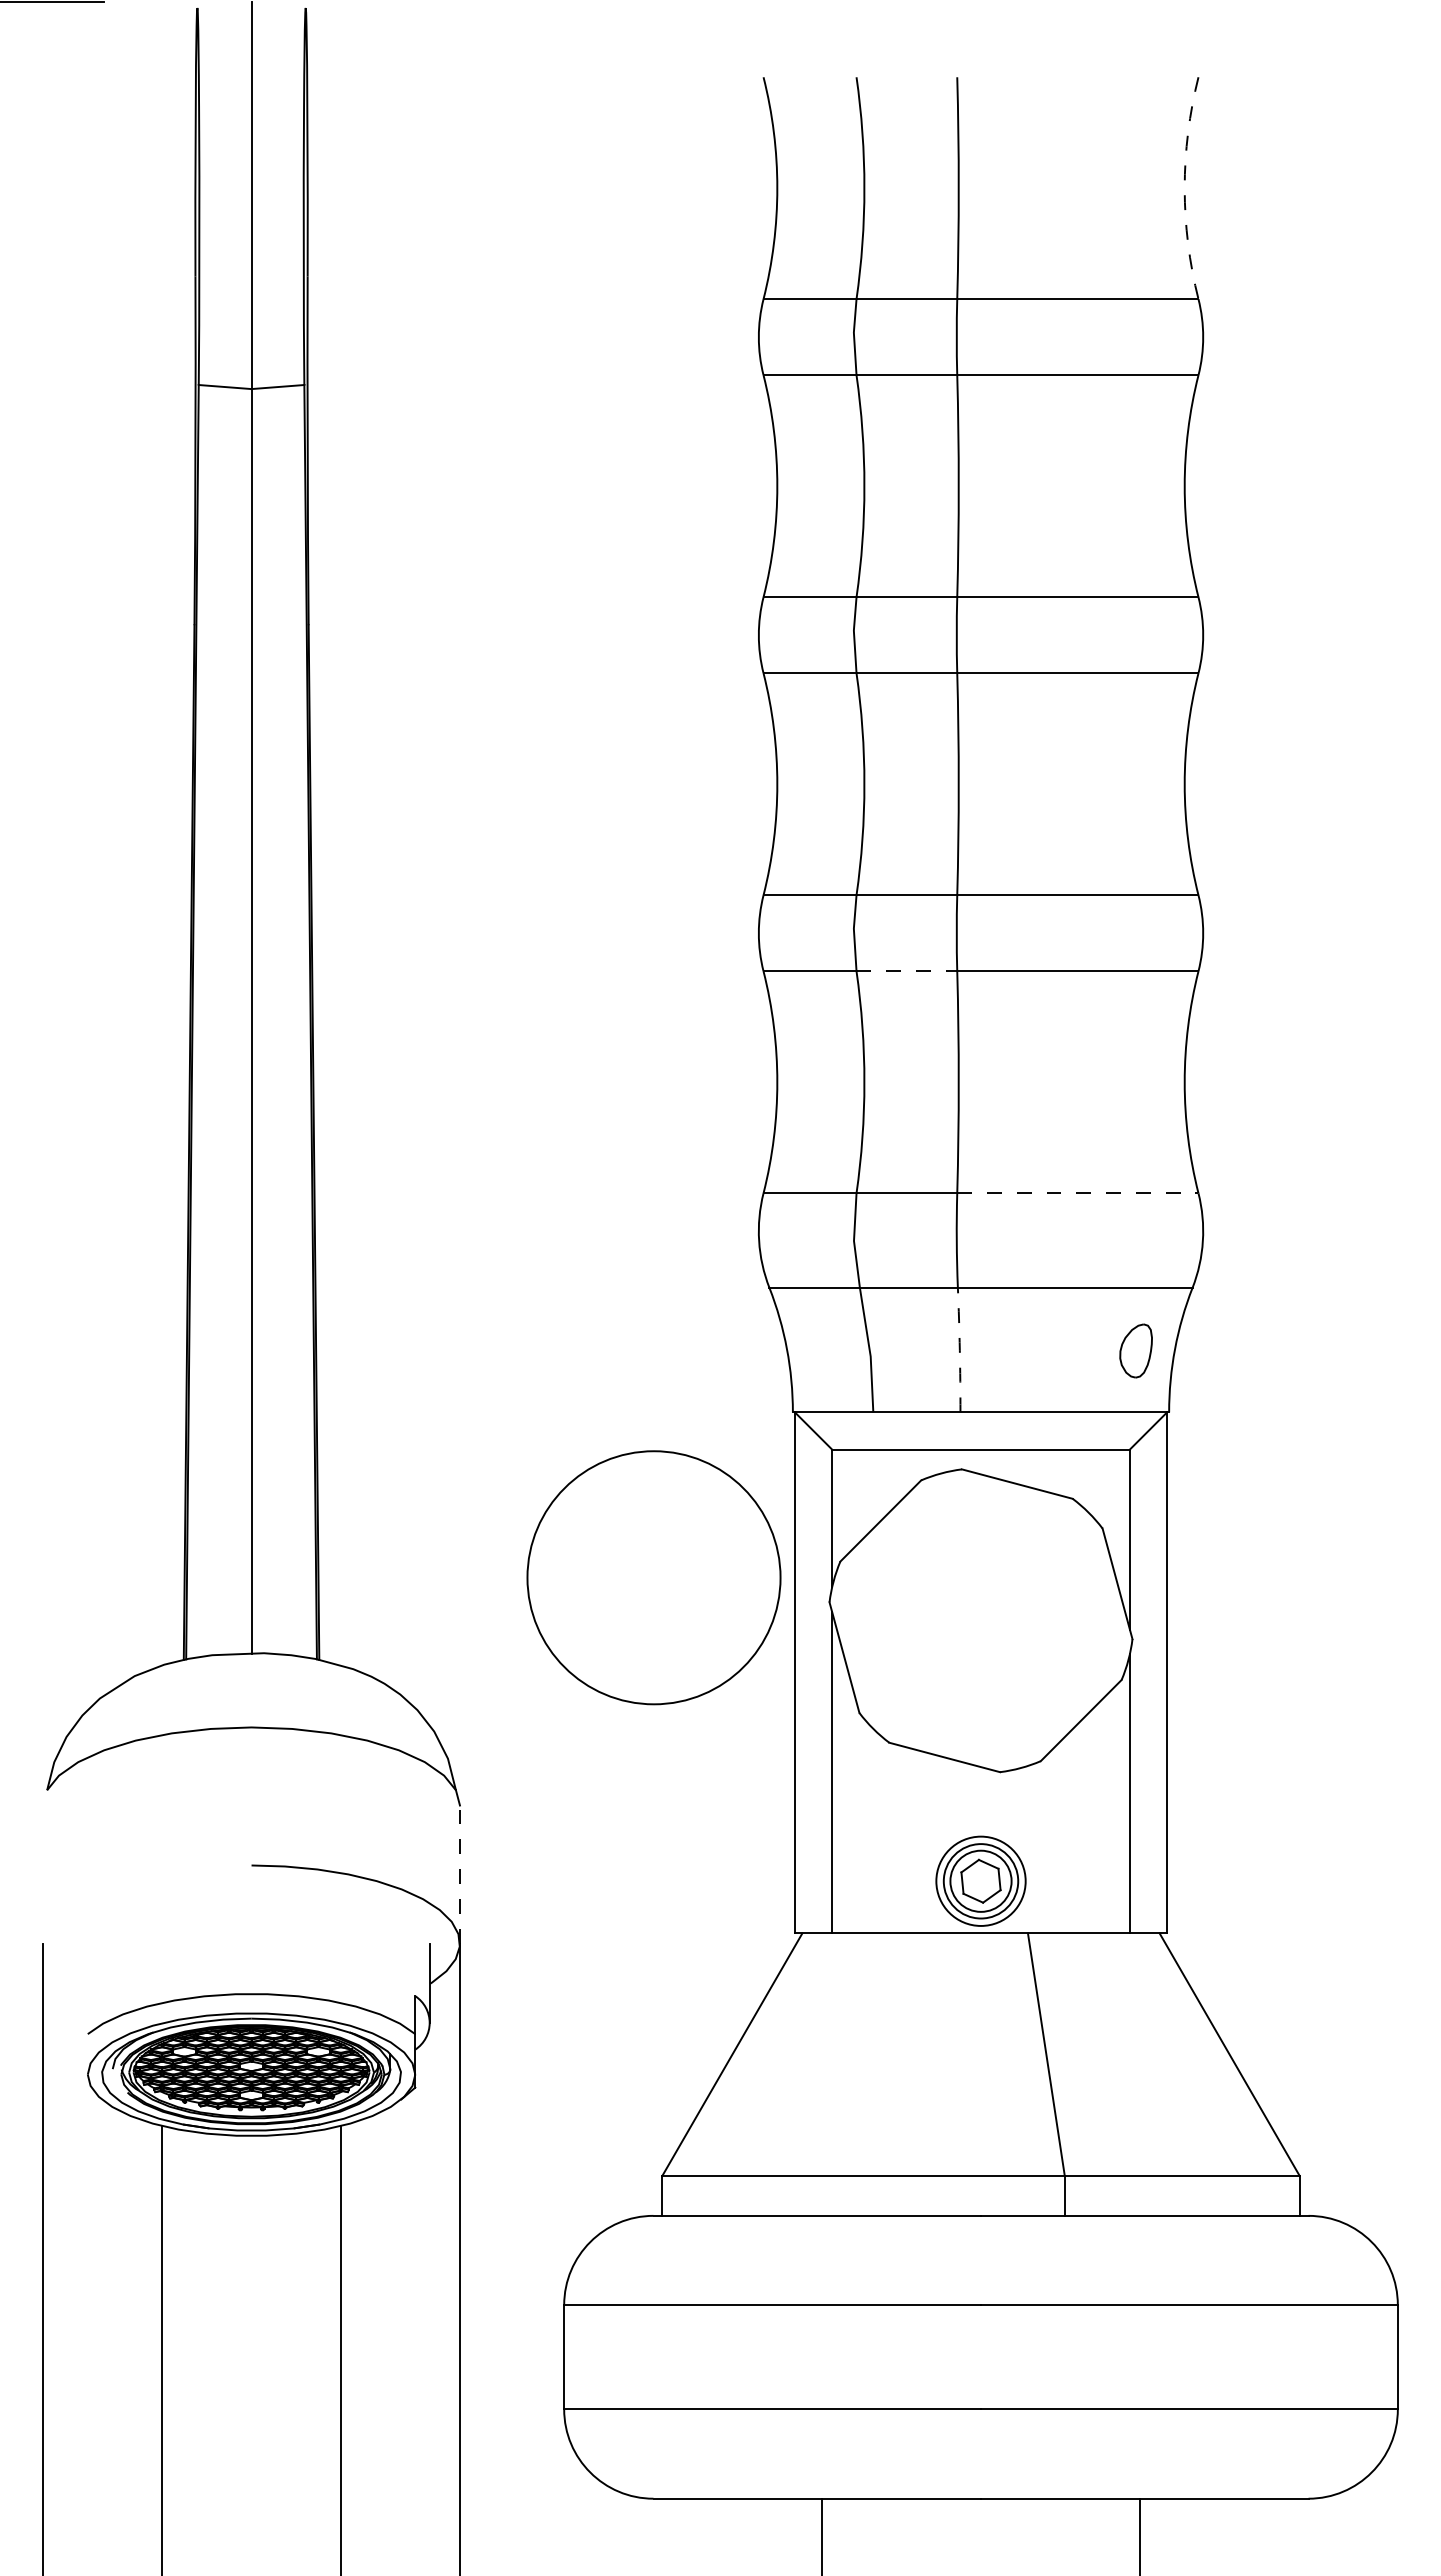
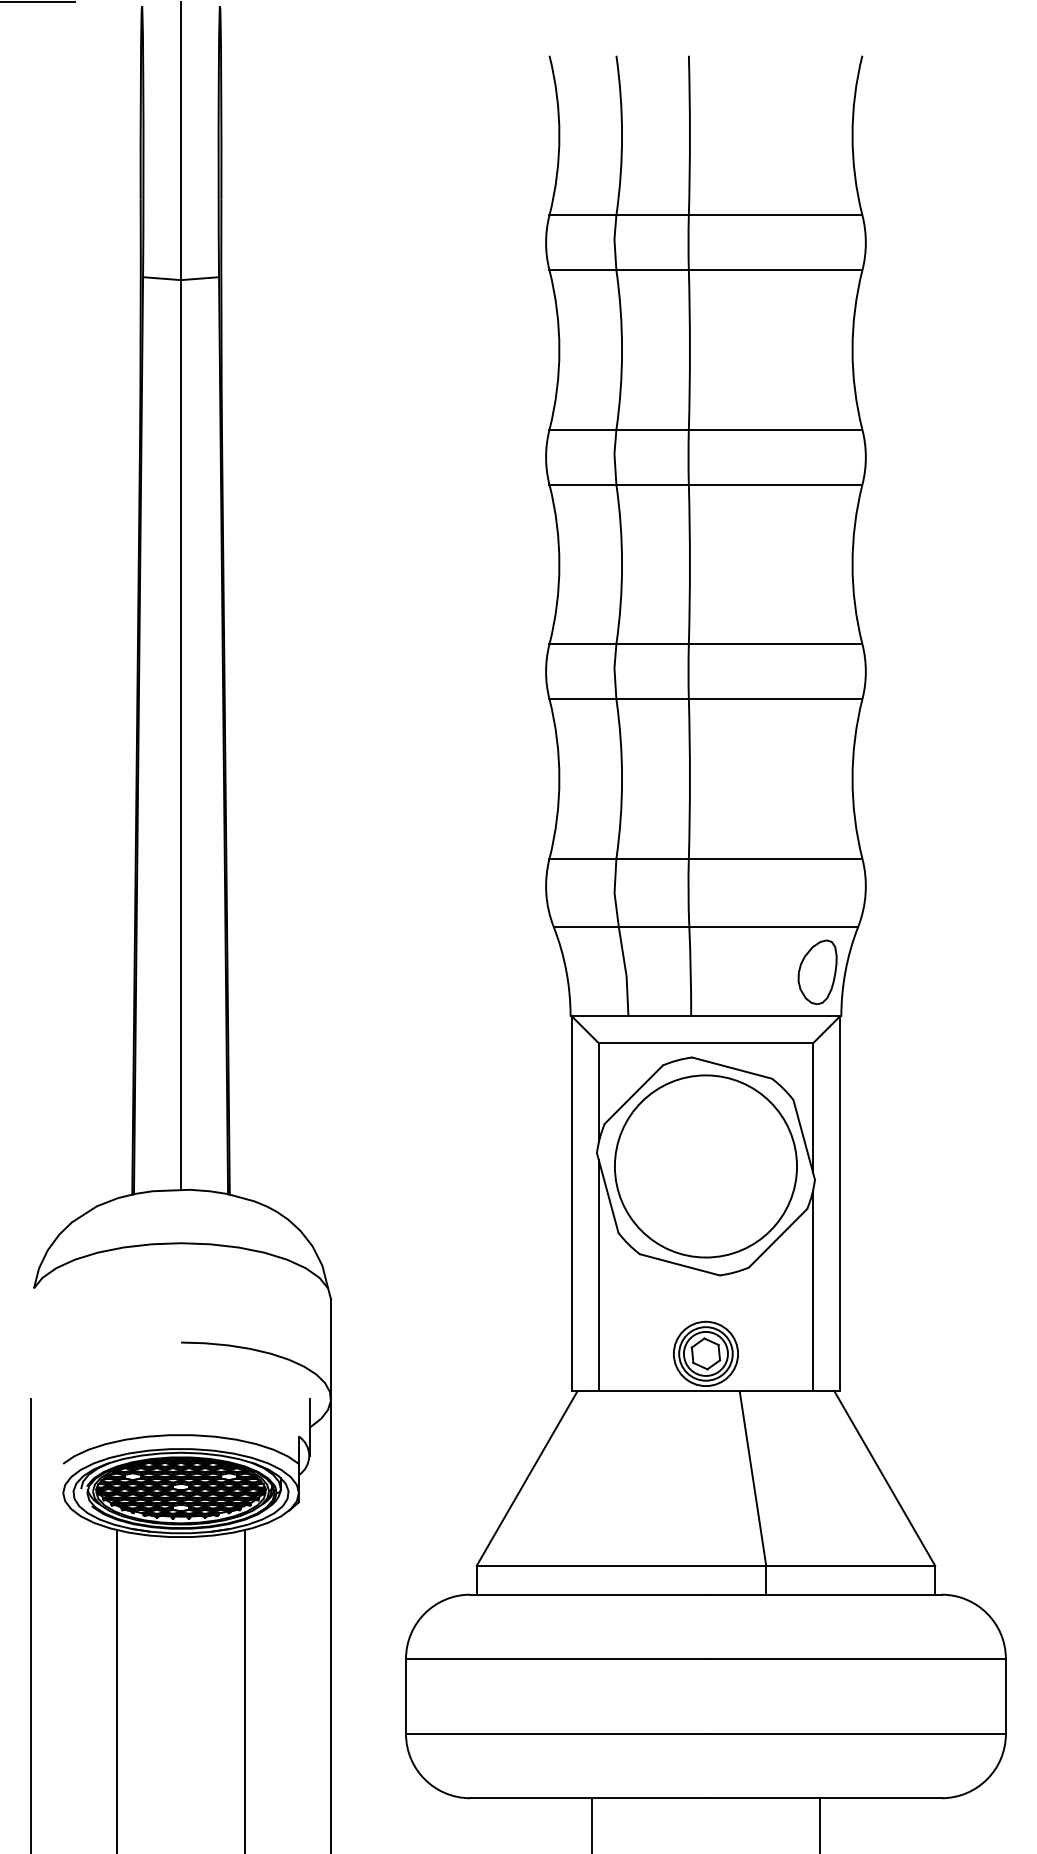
arc: (1184, 188) -> (852, 135), dashed -> solid
line: (907, 971) -> (653, 699), dashed -> solid
line: (1077, 1193) -> (775, 858), dashed -> solid
arc: (959, 1350) -> (690, 971), dashed -> solid
part: (1135, 1350) -> (817, 971), size x1.67
circle: (653, 1577) -> (705, 1166), moved
line: (459, 1874) -> (330, 1349), dashed -> solid

